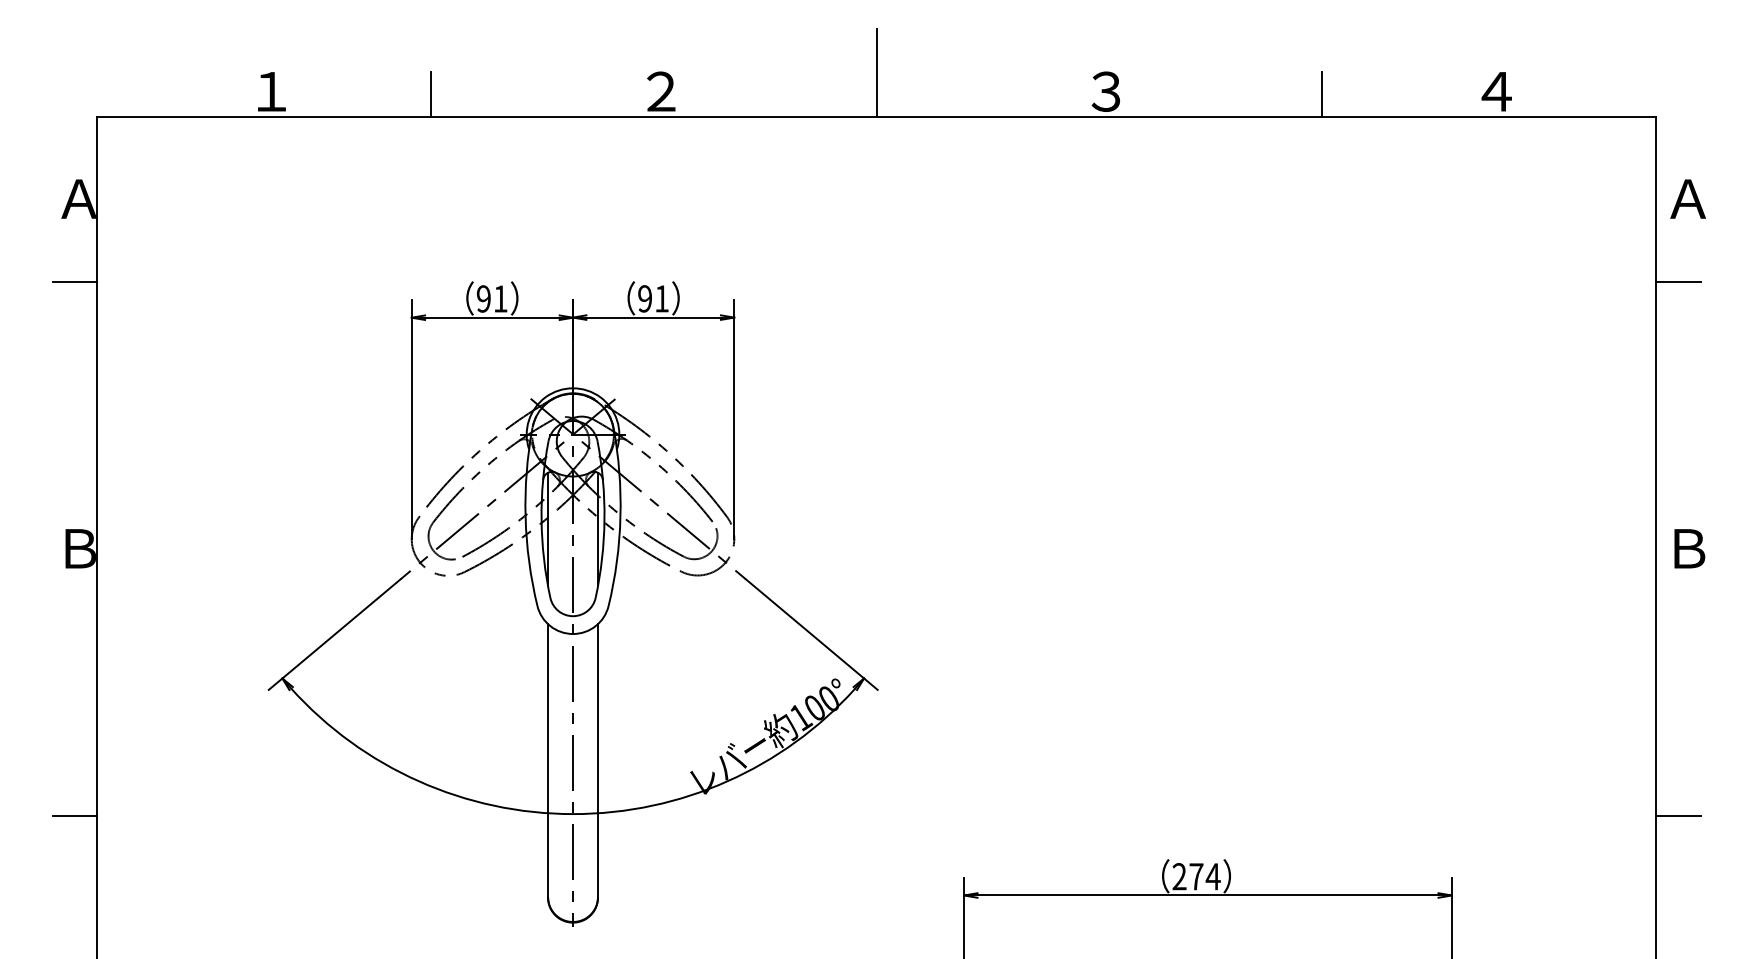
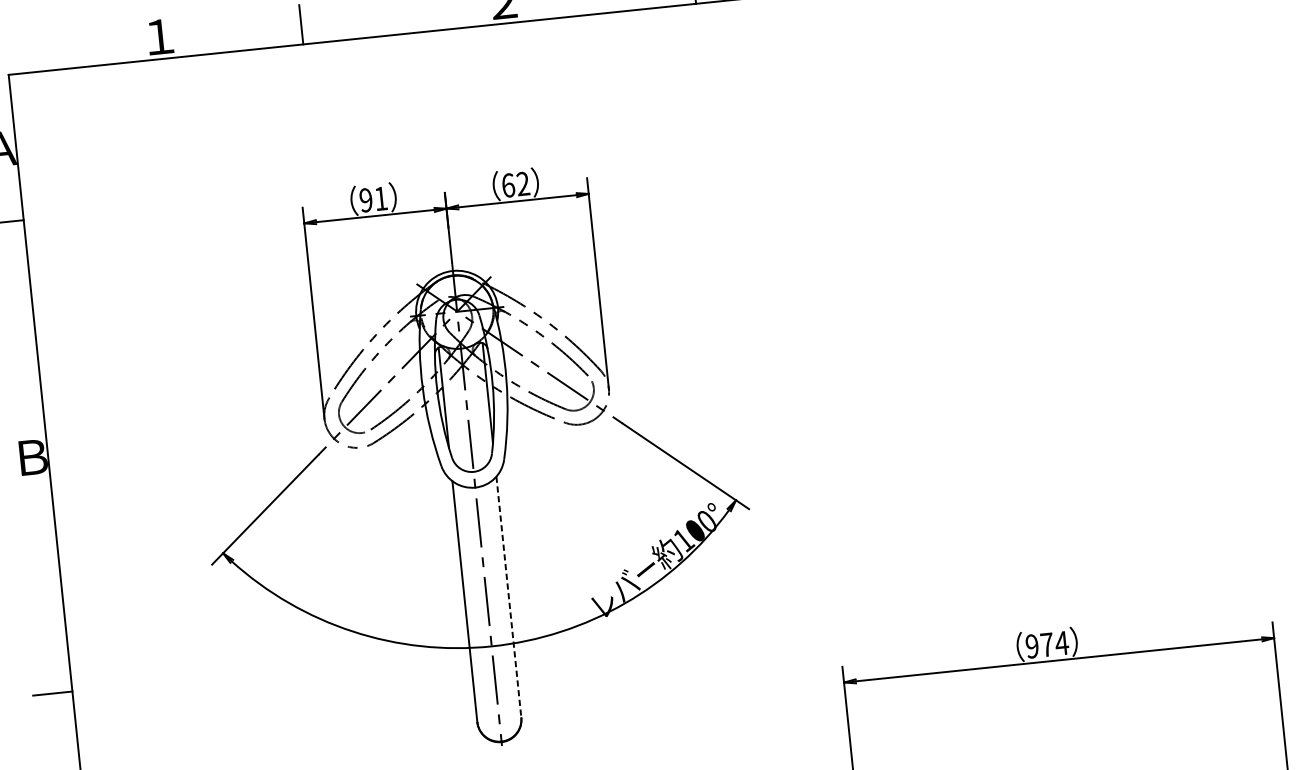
text: (653, 298) -> (515, 184), 91 -> 62
line: (597, 761) -> (508, 597), solid -> dashed
text: (1179, 876) -> (1032, 646), 274 -> 974

